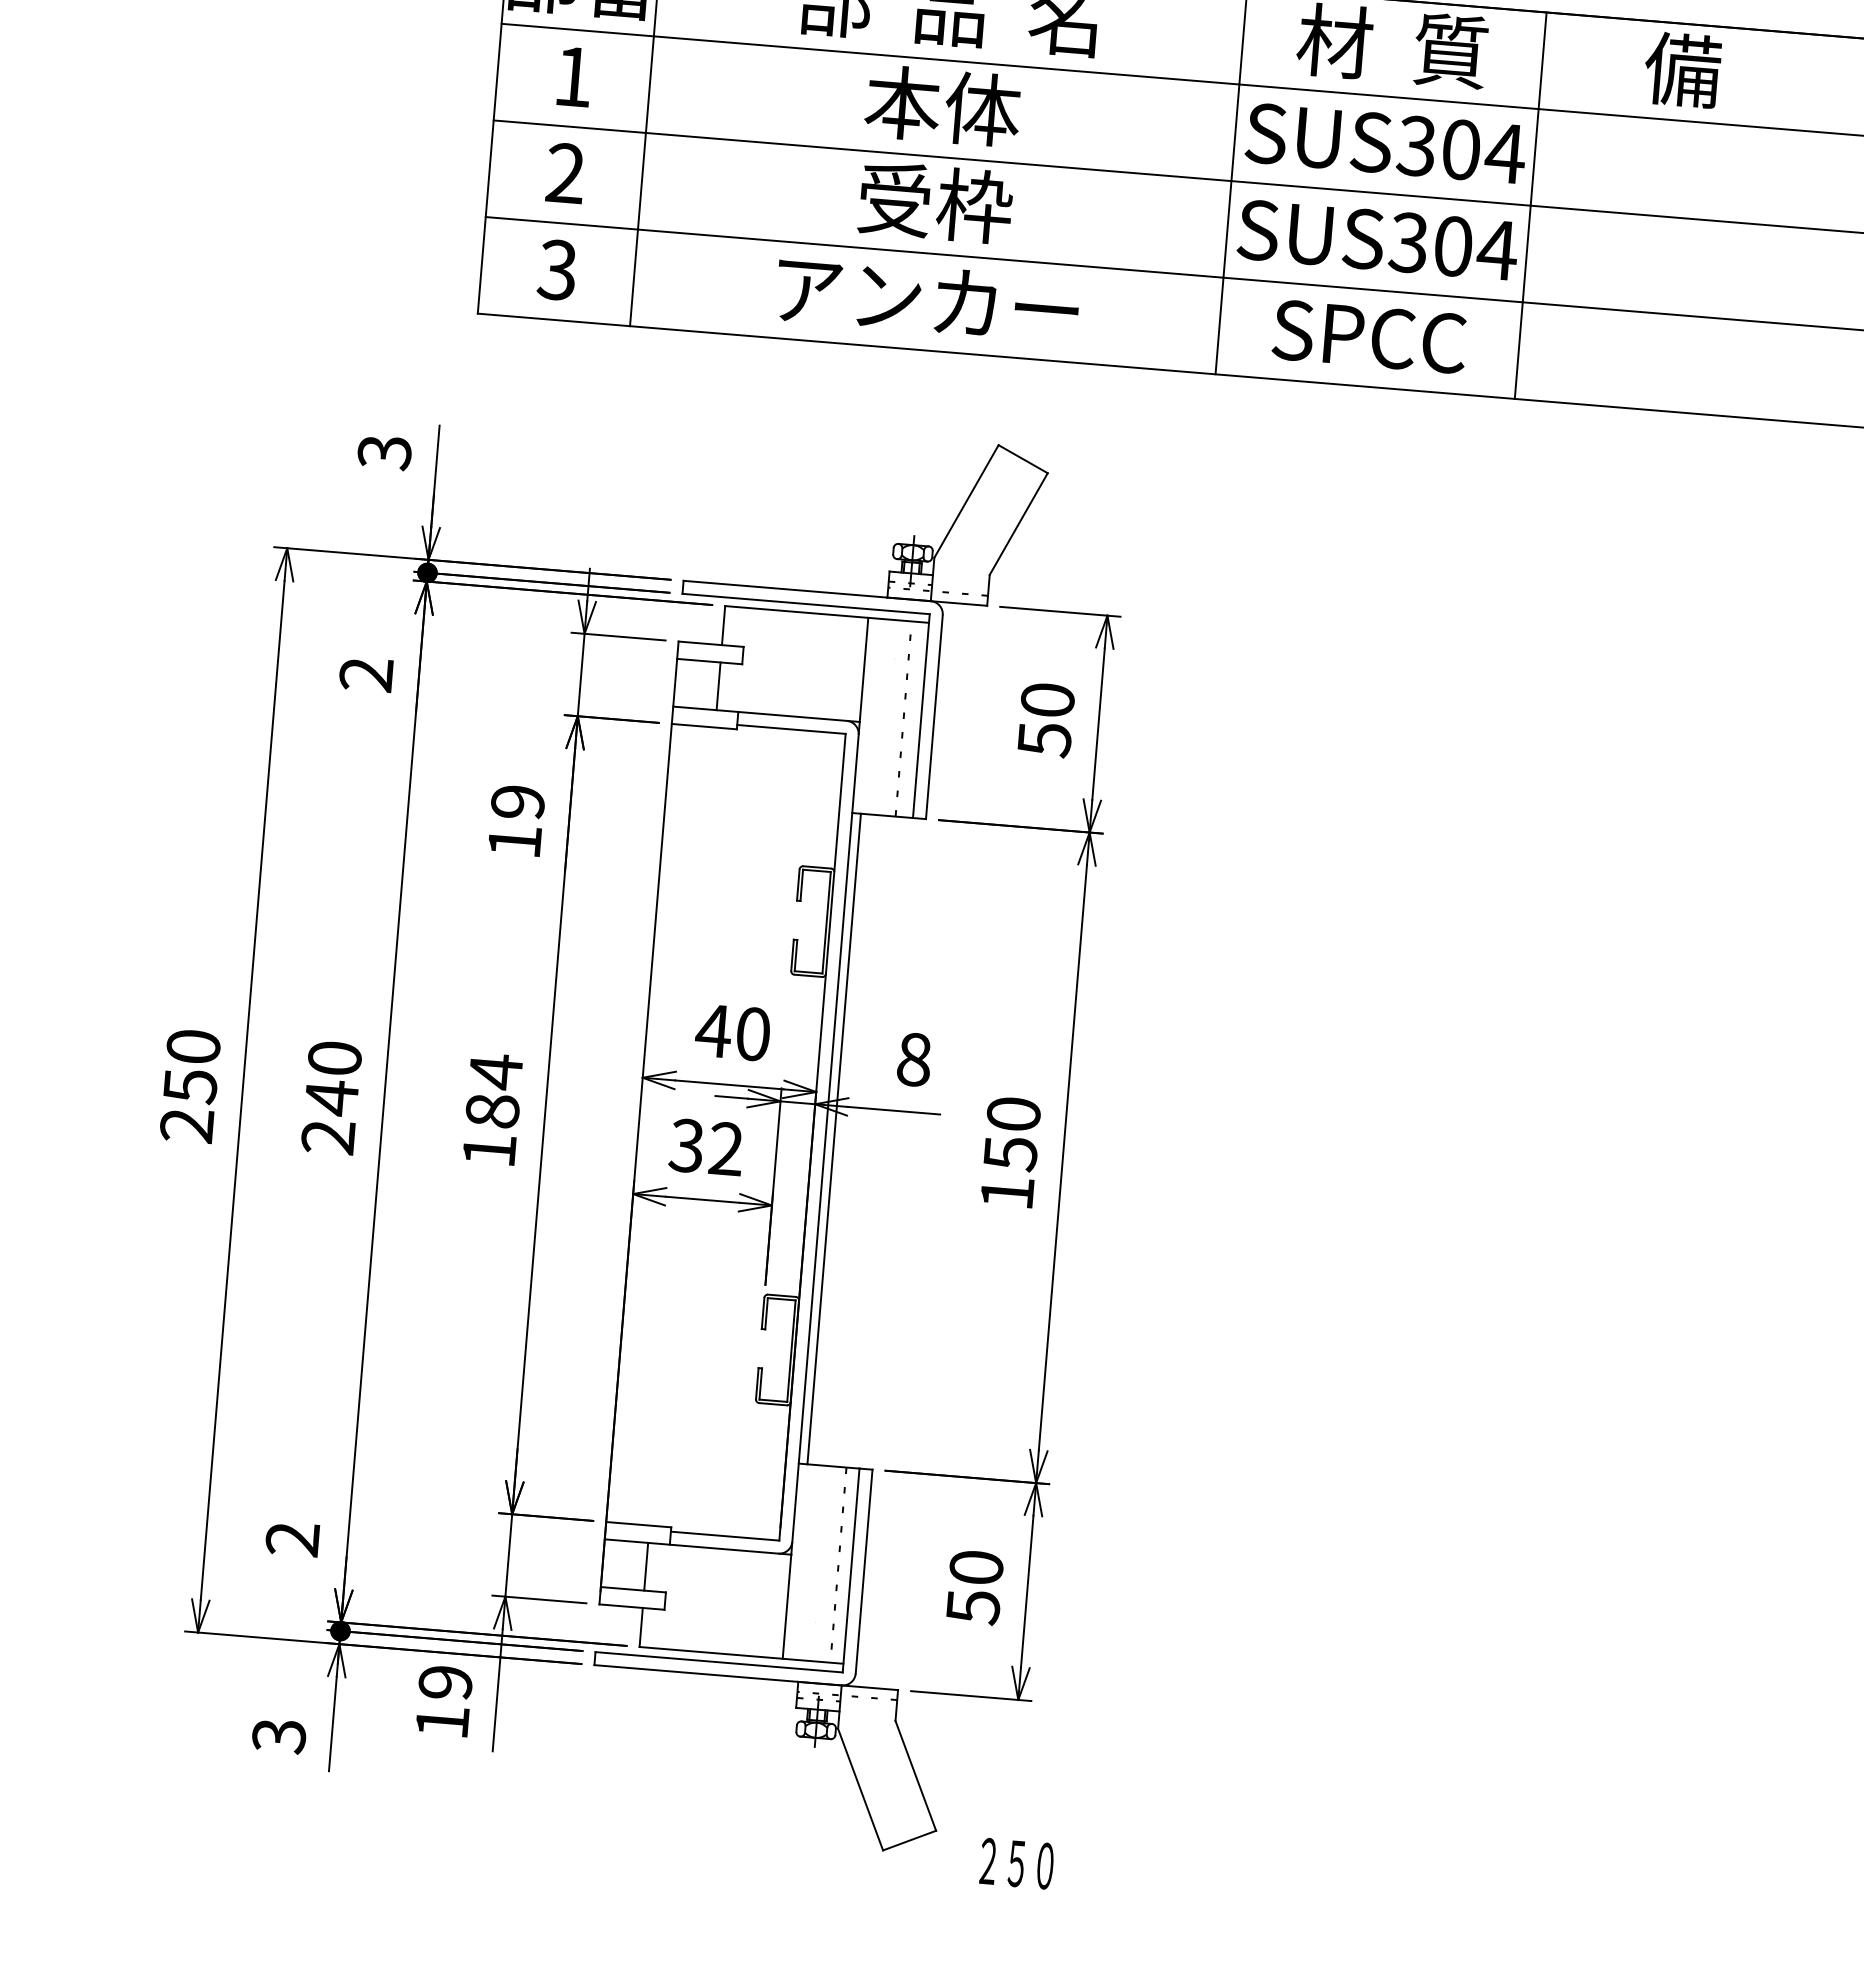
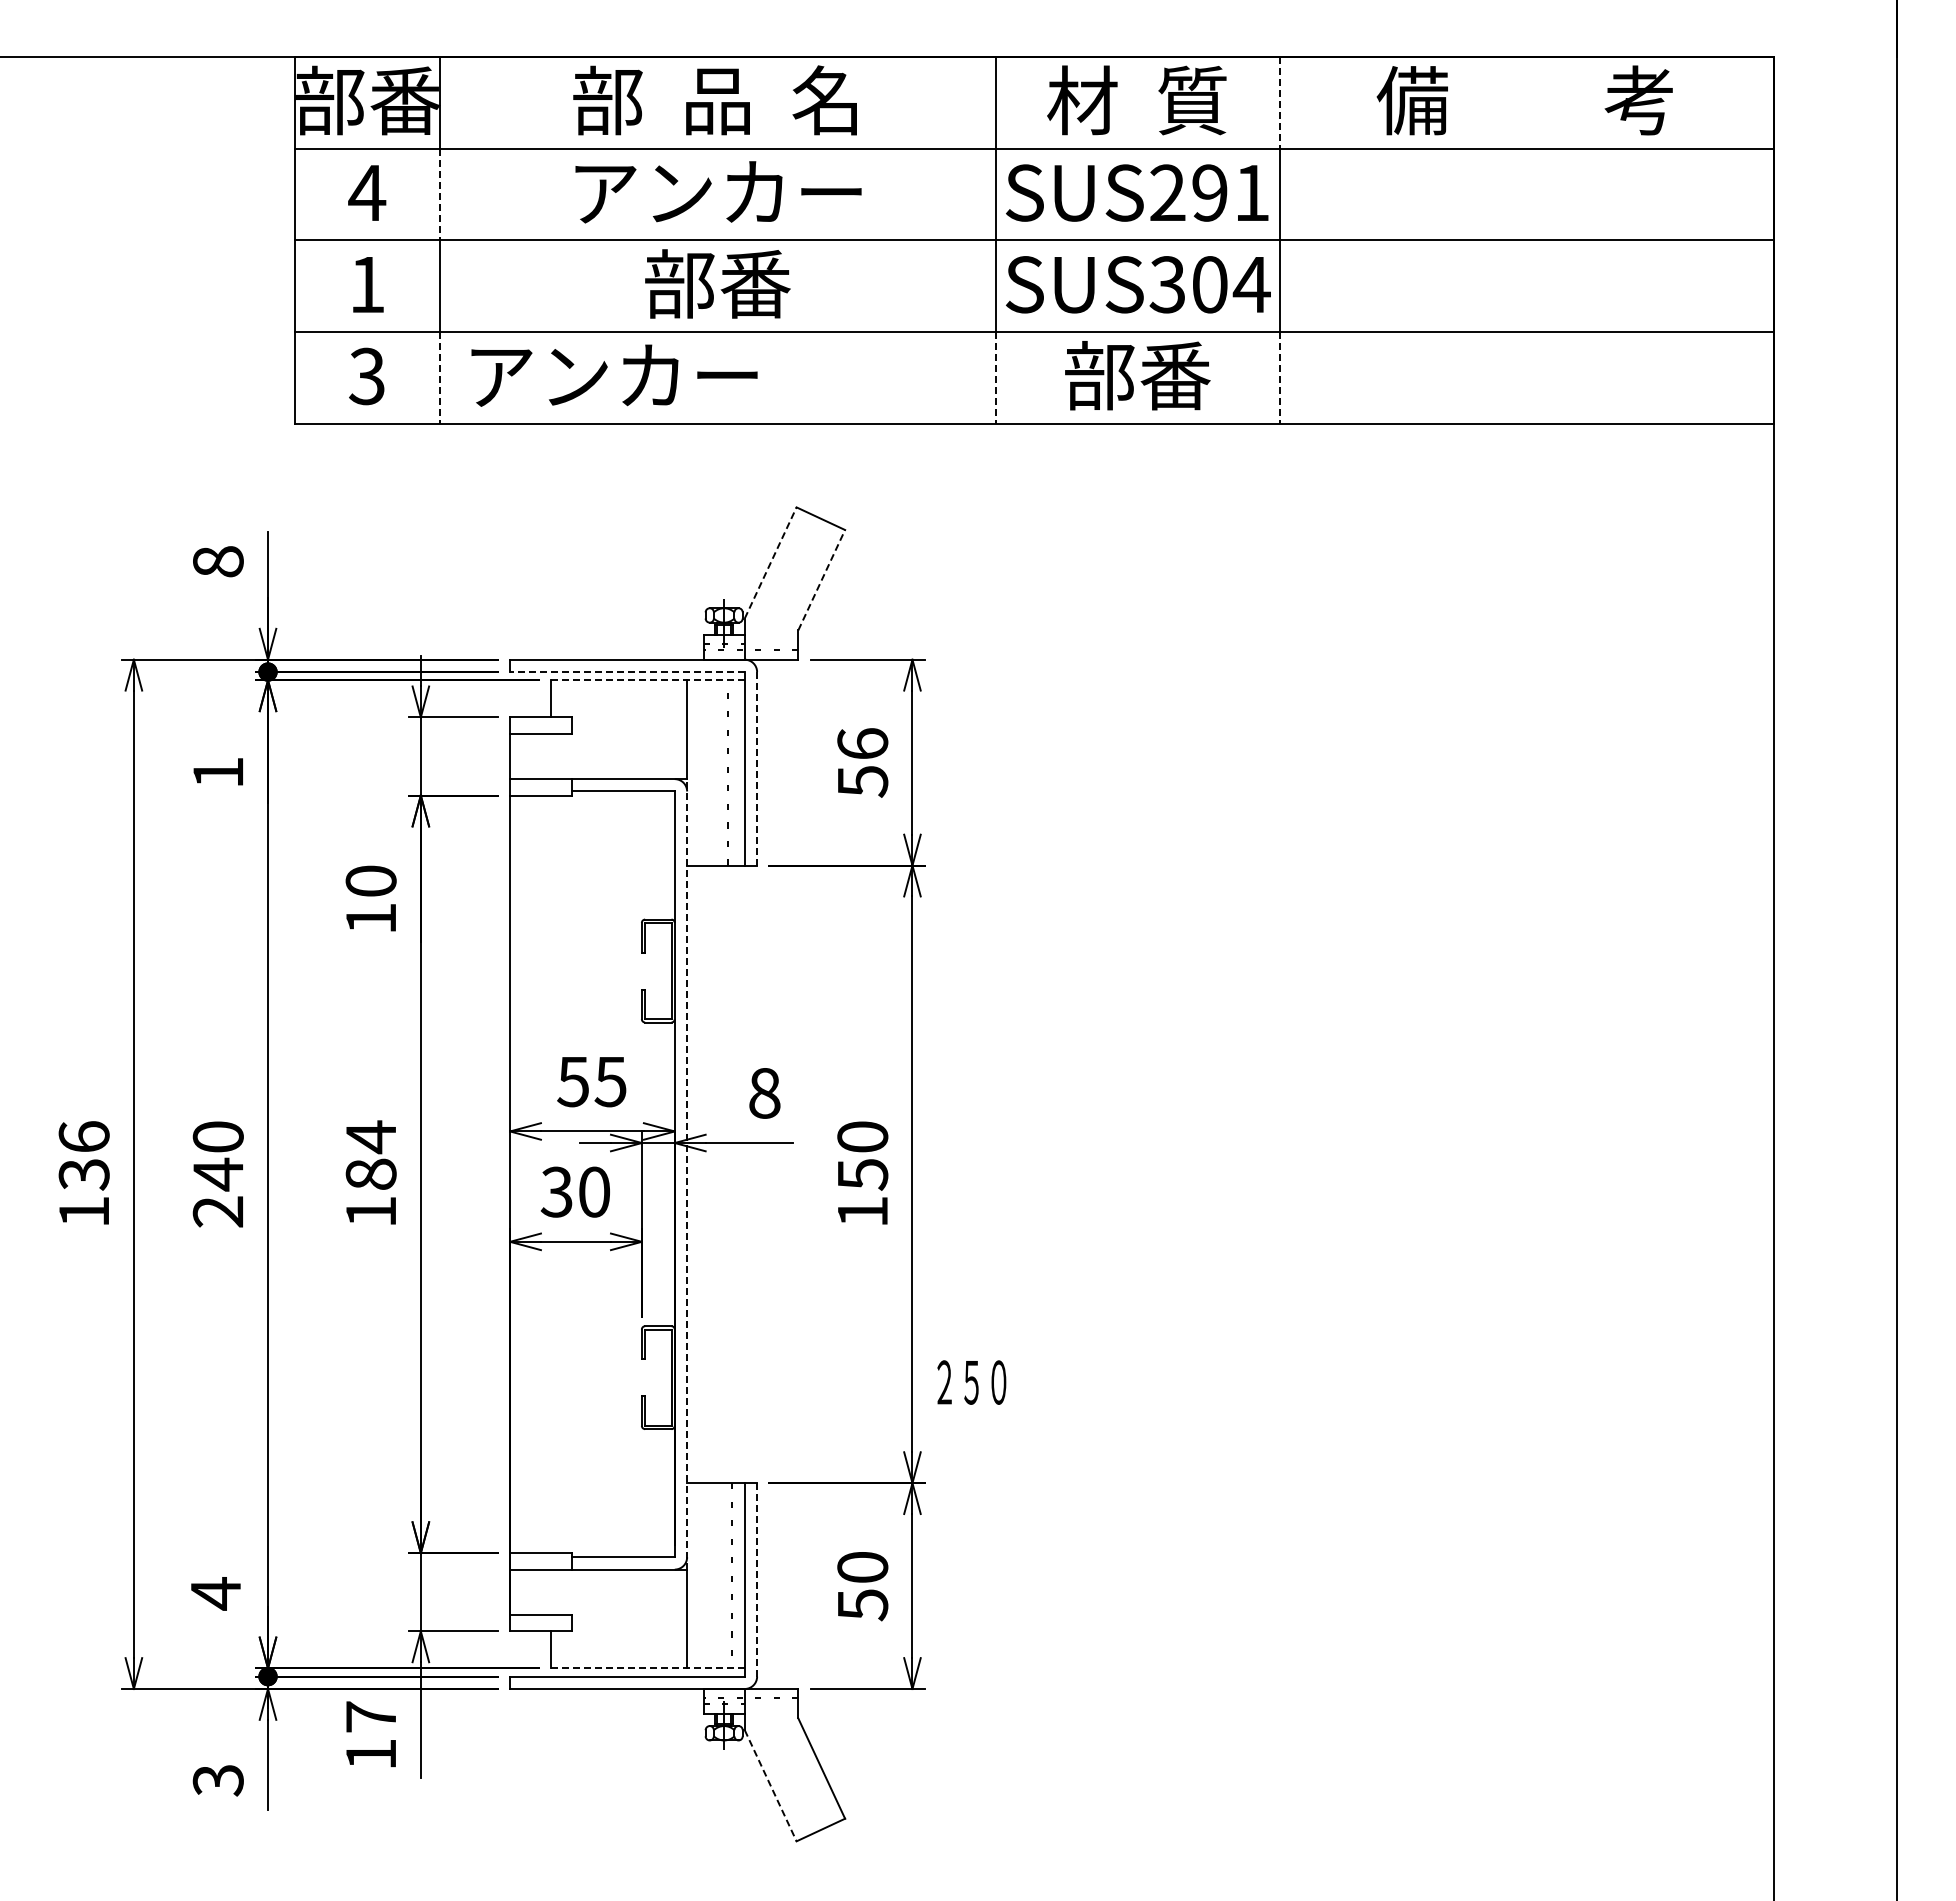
line: (1542, 60) -> (1279, 102), solid -> dashed
text: (573, 76) -> (367, 192), 1 -> 4
line: (649, 84) -> (439, 194), solid -> dashed
text: (943, 105) -> (718, 191), 本体 -> アンカー
text: (1460, 149) -> (1209, 192), SUS304 -> SUS291
text: (564, 173) -> (366, 284), 2 -> 1
text: (934, 202) -> (717, 283), 受枠 -> 部番
line: (633, 277) -> (439, 377), solid -> dashed
text: (927, 299) -> (614, 375), moved
line: (1219, 325) -> (995, 377), solid -> dashed
text: (1369, 335) -> (1137, 375), SPCC -> 部番
line: (1518, 350) -> (1279, 377), solid -> dashed
text: (383, 453) -> (217, 562), 3 -> 8
line: (966, 500) -> (770, 562), solid -> dashed
line: (1018, 523) -> (821, 579), solid -> dashed
line: (805, 604) -> (626, 672), solid -> dashed
line: (827, 614) -> (648, 680), solid -> dashed
text: (365, 674) -> (217, 772), 2 -> 1
line: (718, 686) -> (551, 756), removed
text: (1047, 699) -> (862, 743), 50 -> 56
line: (934, 716) -> (757, 768), solid -> dashed
text: (517, 801) -> (370, 880), 19 -> 10
text: (732, 1032) -> (591, 1081), 40 -> 55
text: (189, 1086) -> (83, 1174), 250 -> 136
line: (825, 1137) -> (687, 1173), solid -> dashed
line: (834, 1139) -> (695, 1174), removed
text: (726, 1148) -> (594, 1191), 32 -> 30
text: (292, 1539) -> (215, 1593), 2 -> 4
line: (646, 1565) -> (551, 1591), removed
line: (864, 1571) -> (757, 1579), solid -> dashed
line: (742, 1655) -> (648, 1668), solid -> dashed
text: (445, 1682) -> (370, 1716), 19 -> 17
line: (860, 1790) -> (770, 1786), solid -> dashed
text: (1016, 1863) -> (971, 1382), moved

